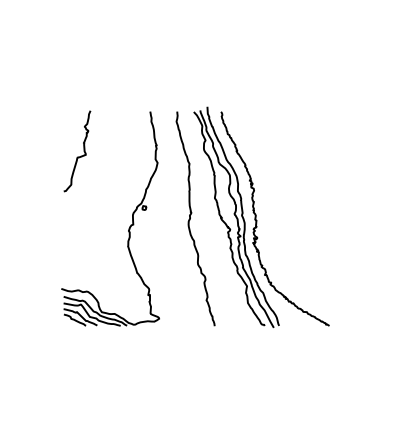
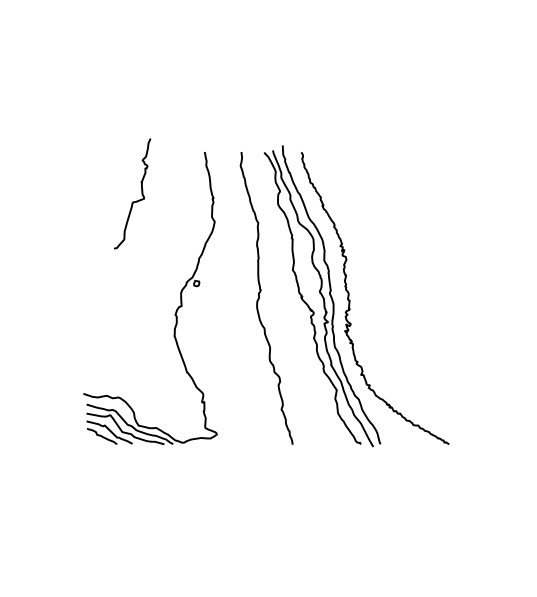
curve: (77, 156) -> (132, 200), moved

